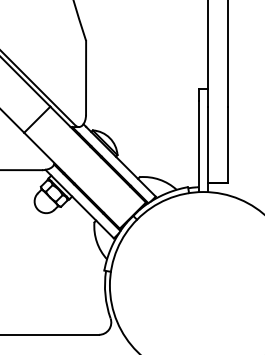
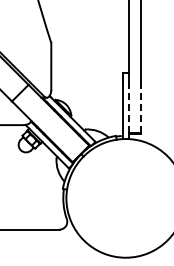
line: (207, 143) -> (128, 108), solid -> dashed
line: (228, 143) -> (141, 108), solid -> dashed

